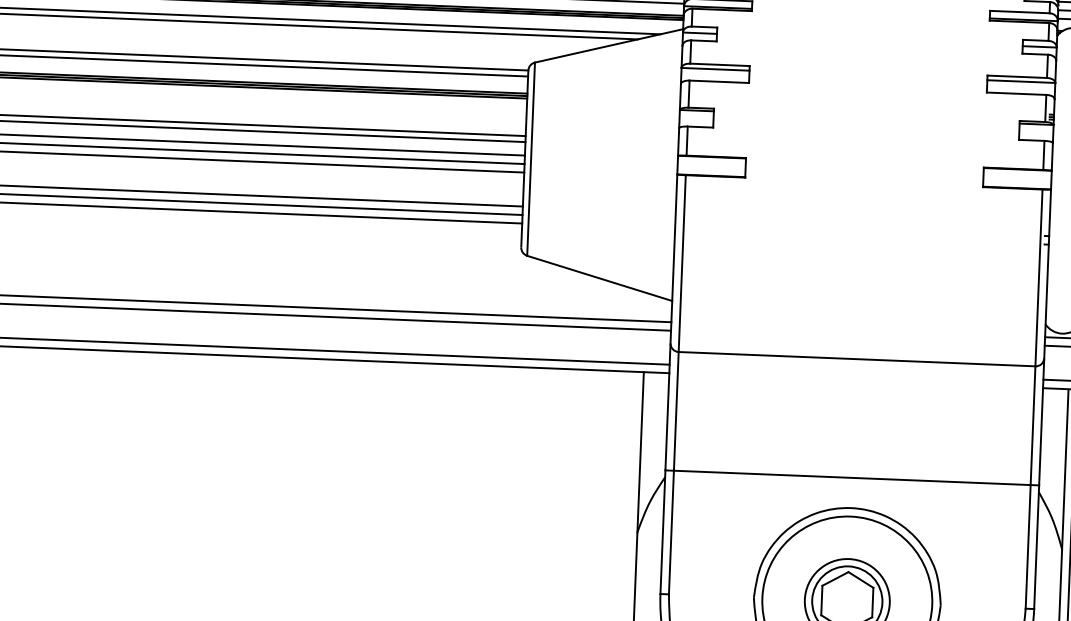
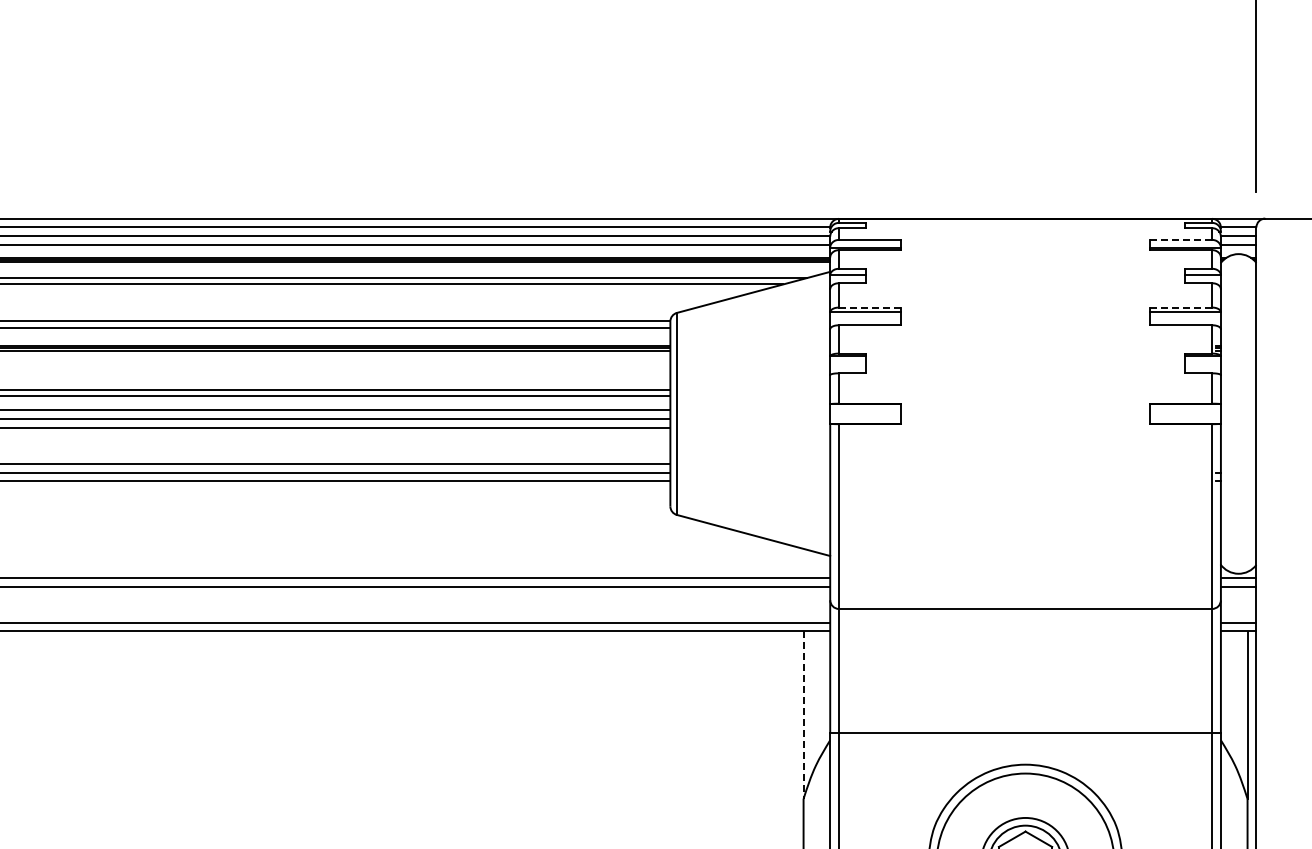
line: (1020, 11) -> (1181, 239), solid -> dashed
line: (720, 64) -> (870, 307), solid -> dashed
line: (1017, 76) -> (1181, 307), solid -> dashed
line: (640, 452) -> (803, 715), solid -> dashed

